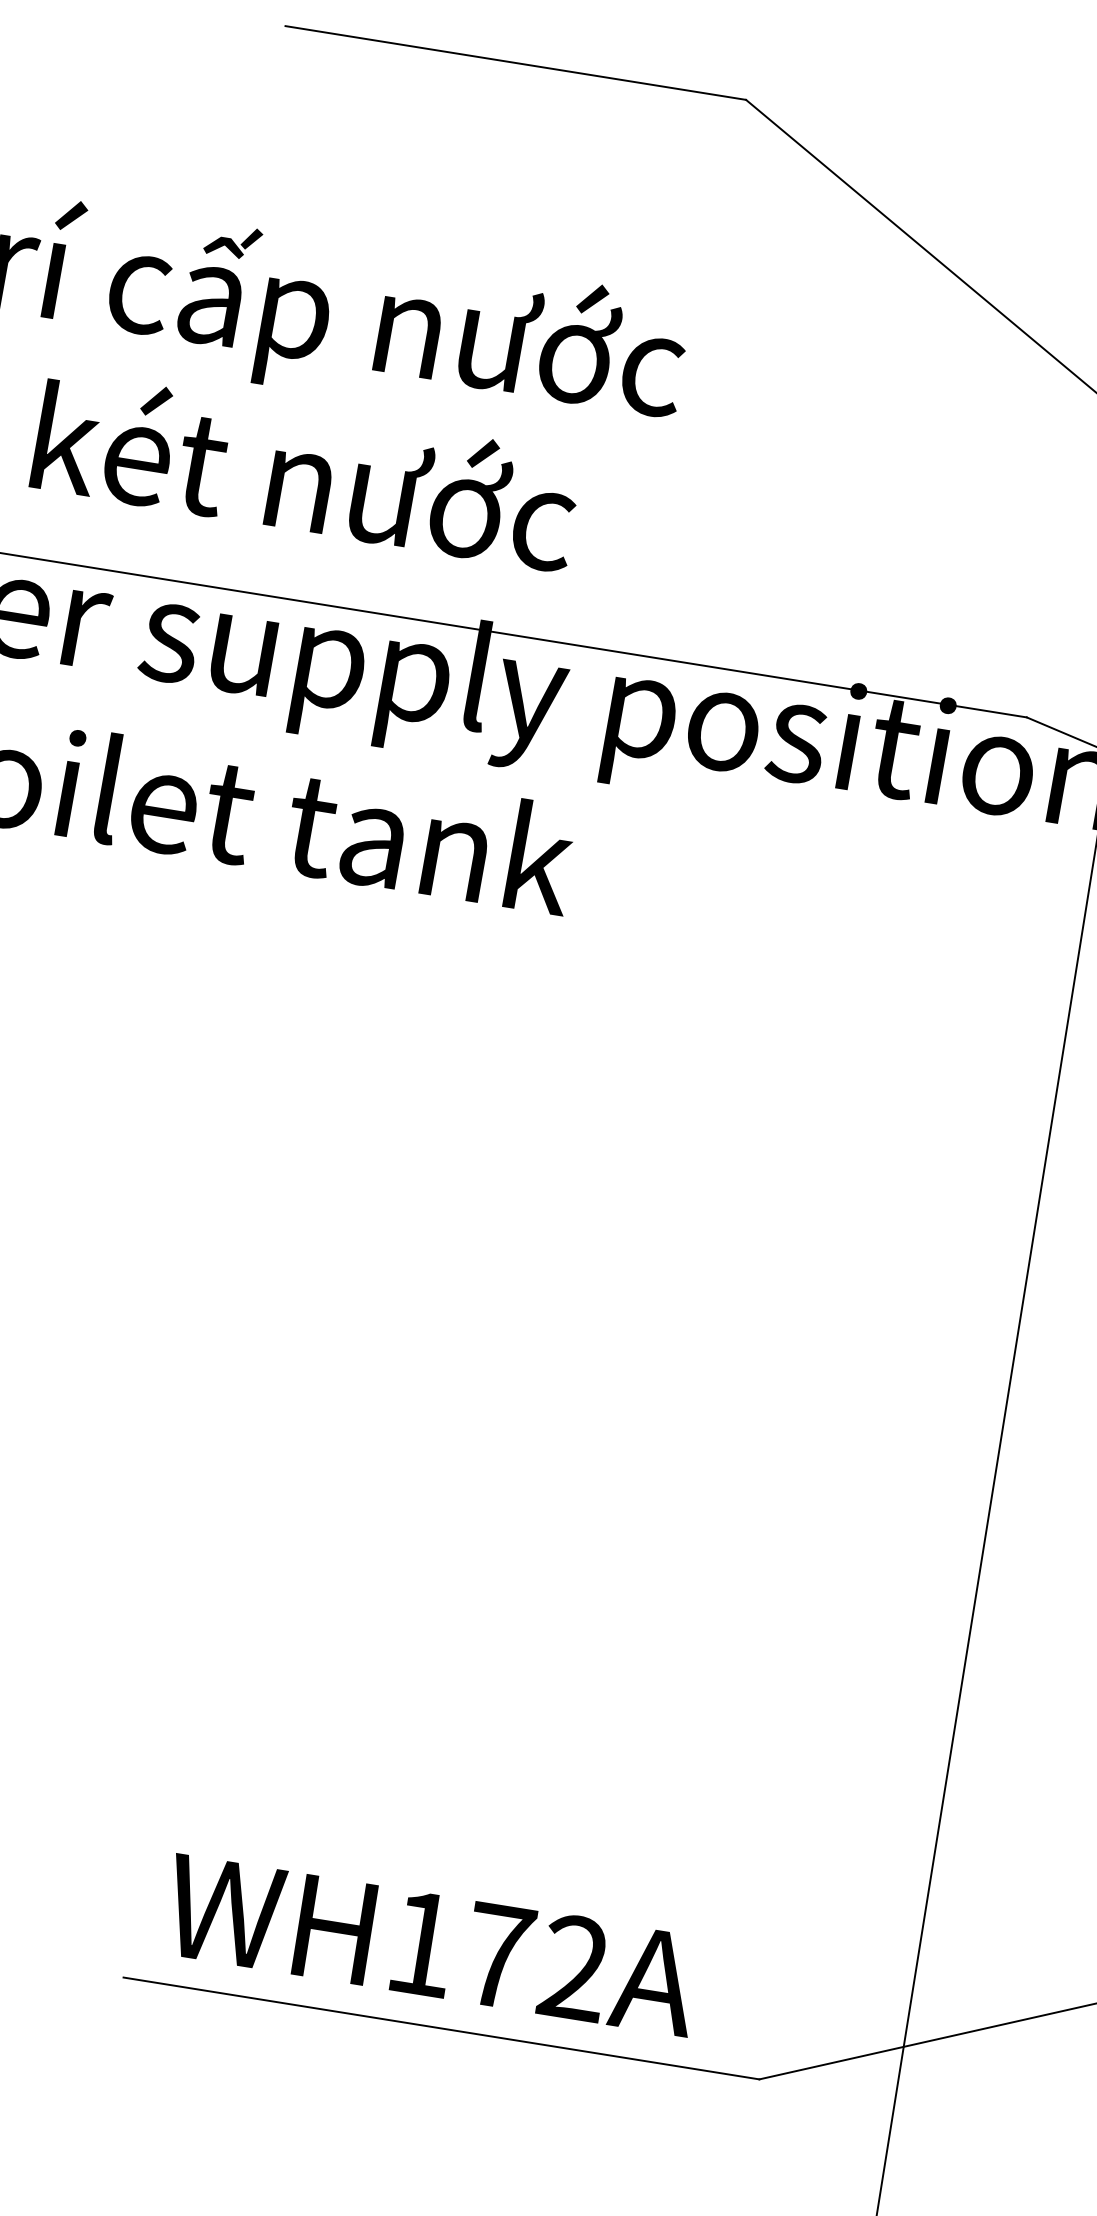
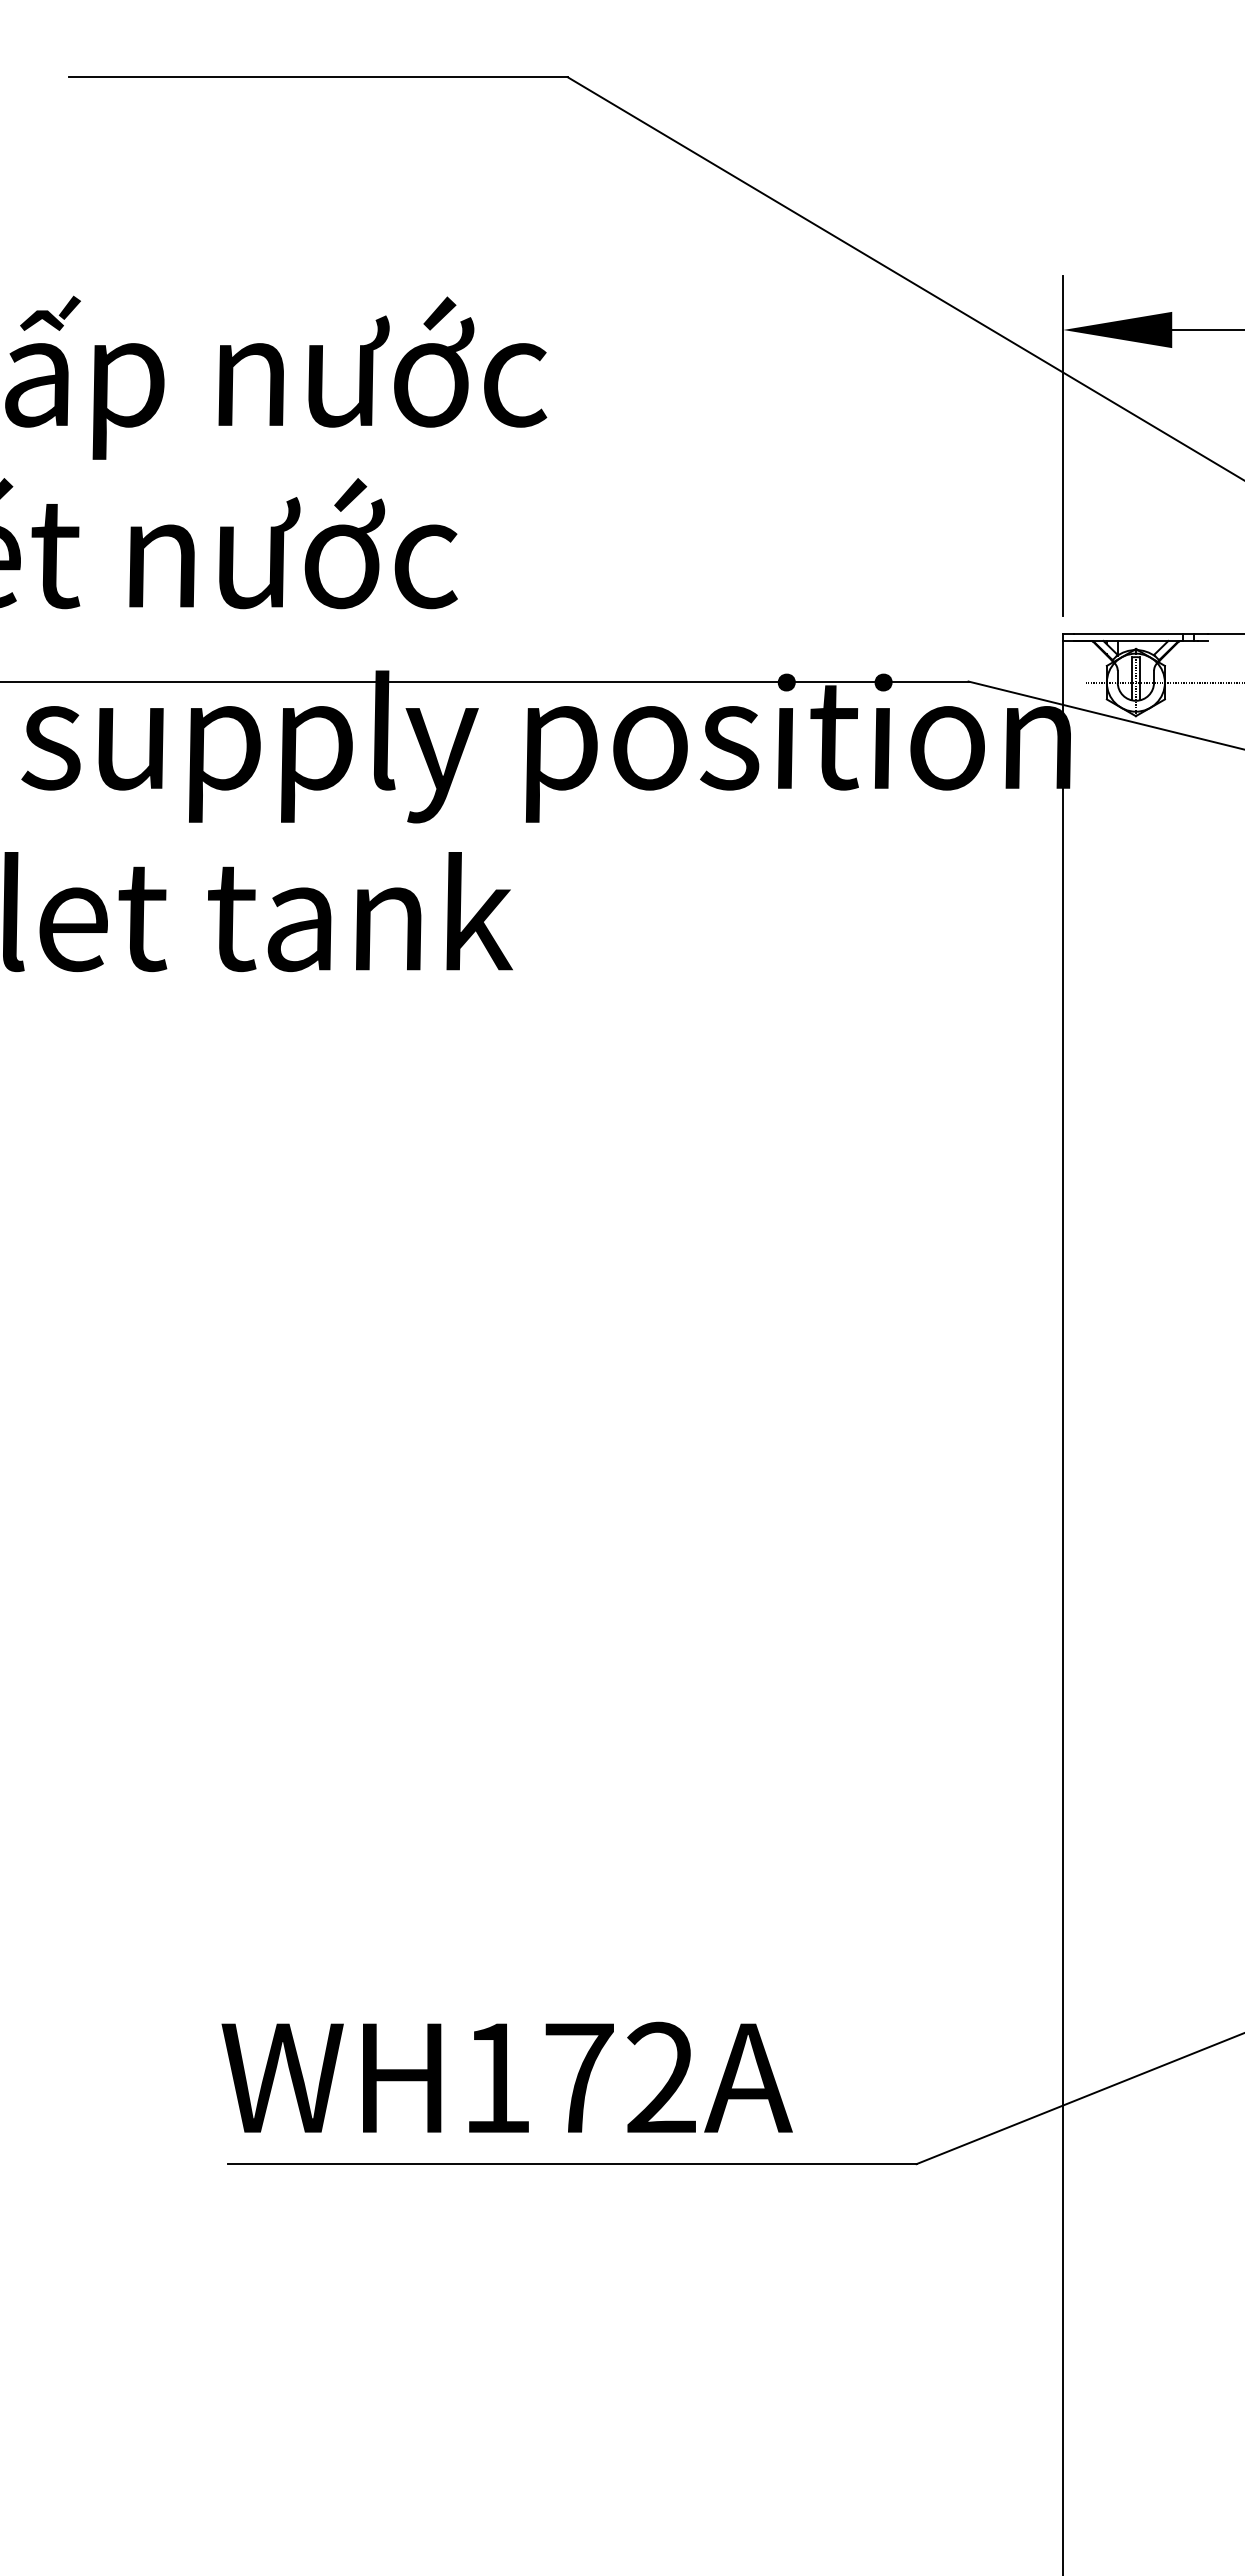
text: (431, 1943) -> (506, 2076), moved

